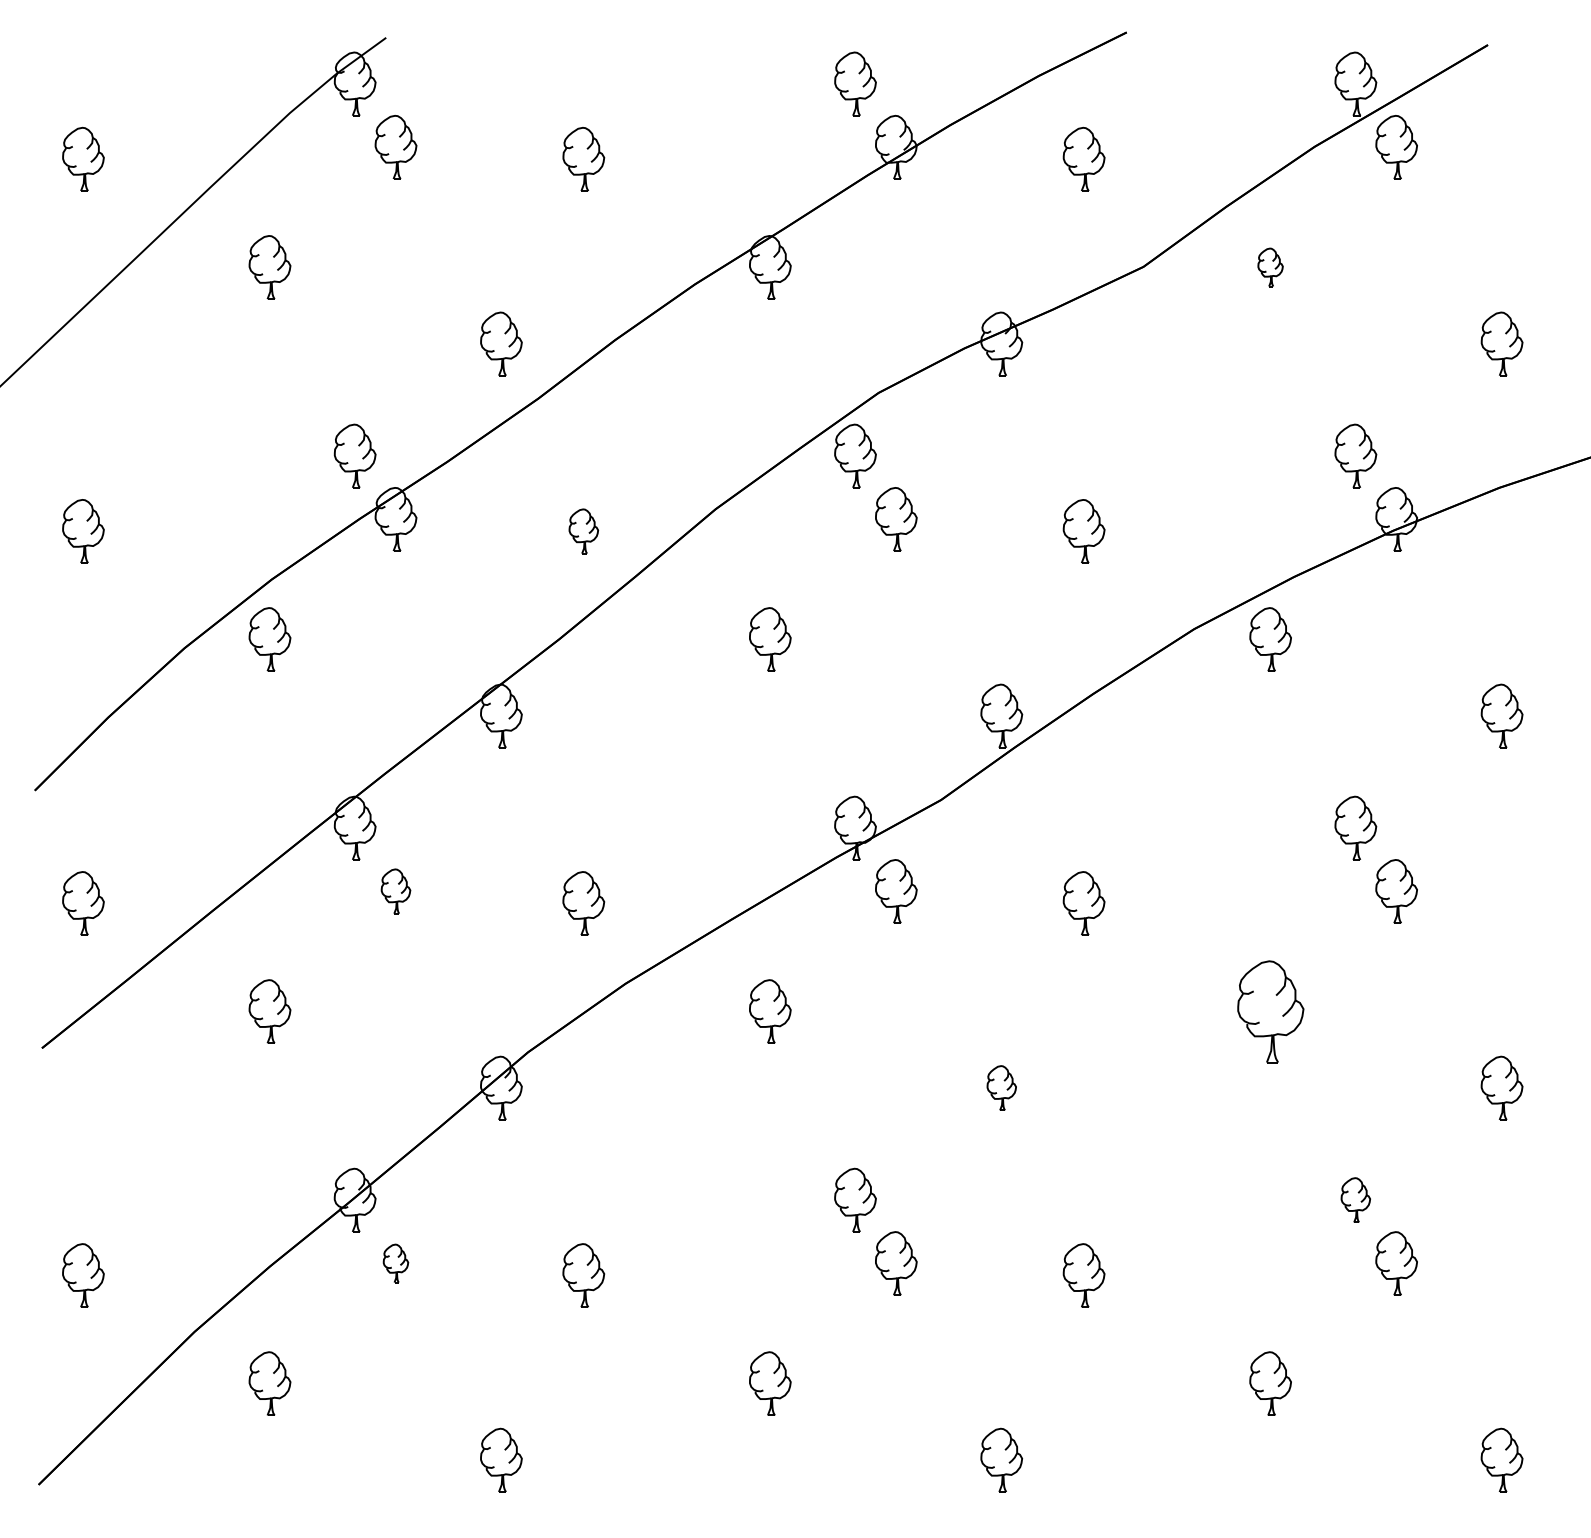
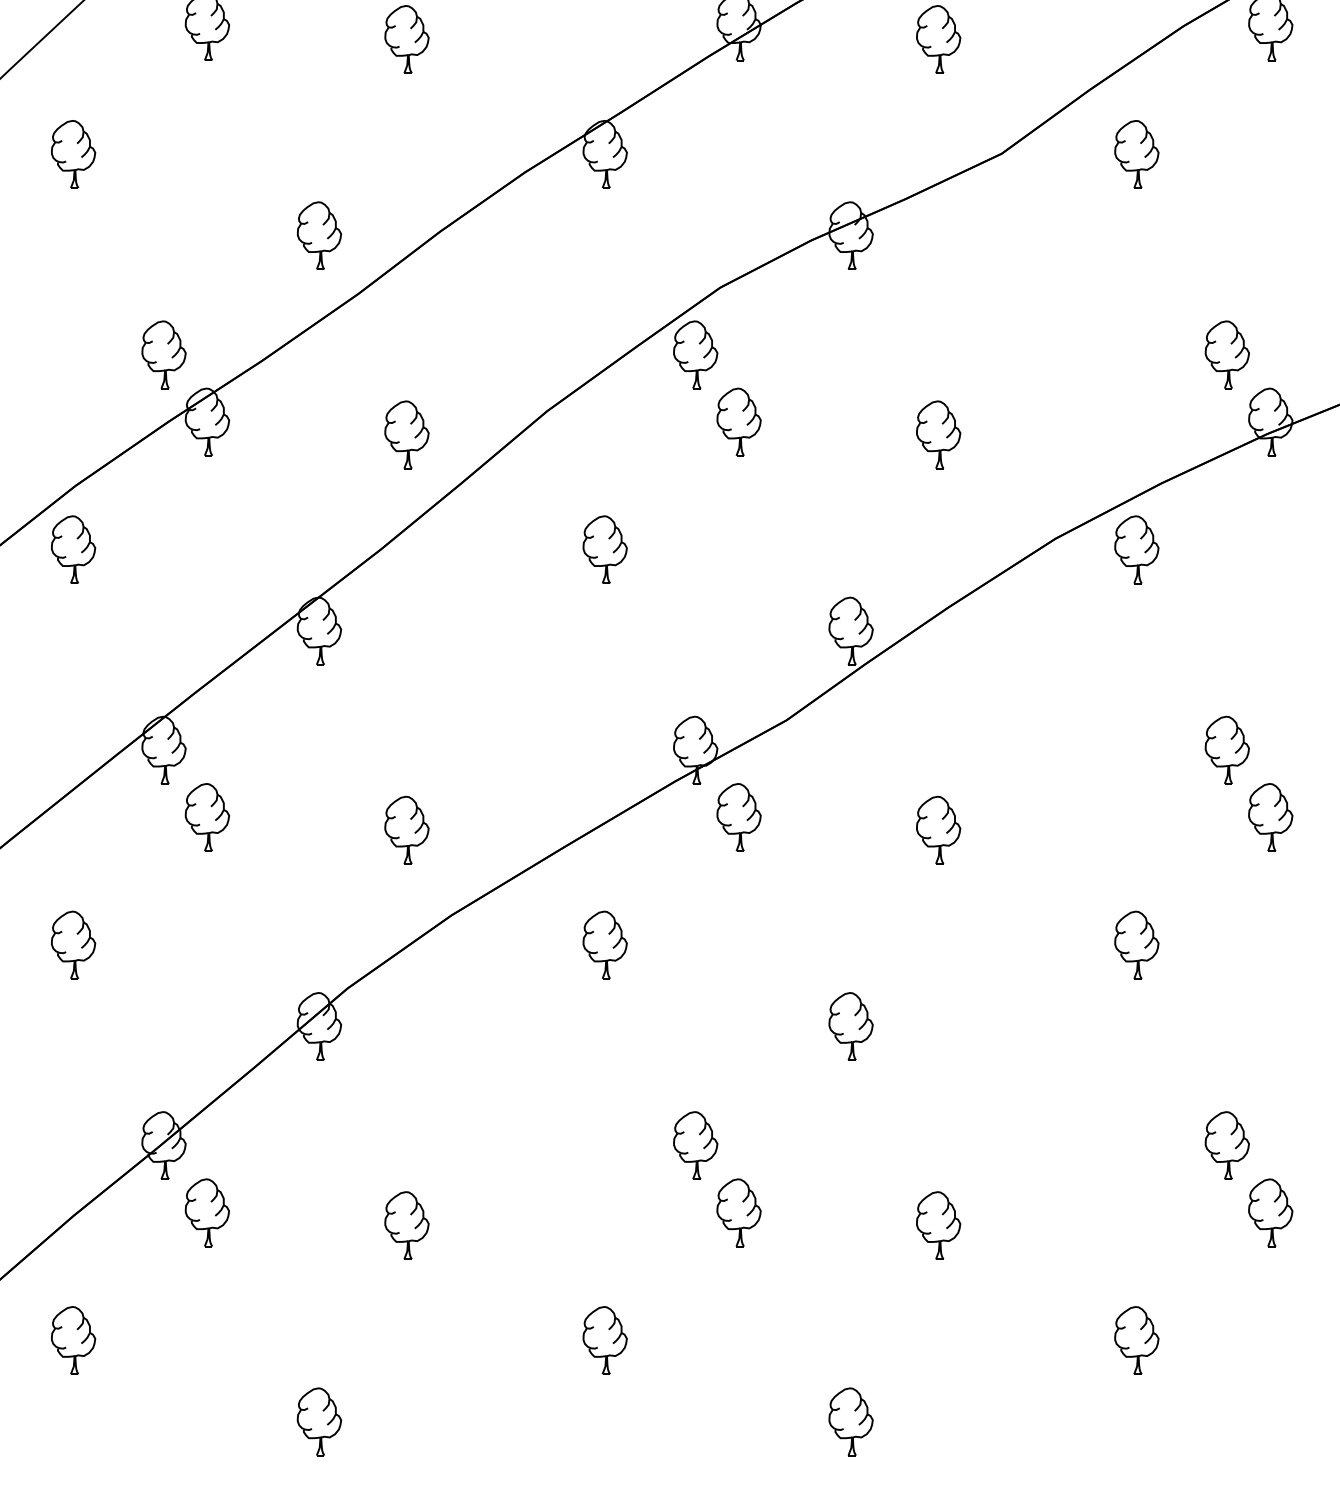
part: (1270, 267) -> (1136, 154), size x1.67
part: (583, 531) -> (406, 434), size x1.43
part: (395, 891) -> (206, 817), size x1.43
part: (1270, 1011) -> (1136, 944), size x0.62
part: (1001, 1087) -> (850, 1025), size x1.43
part: (1355, 1199) -> (1226, 1144), size x1.43
part: (395, 1263) -> (206, 1212), size x1.67

